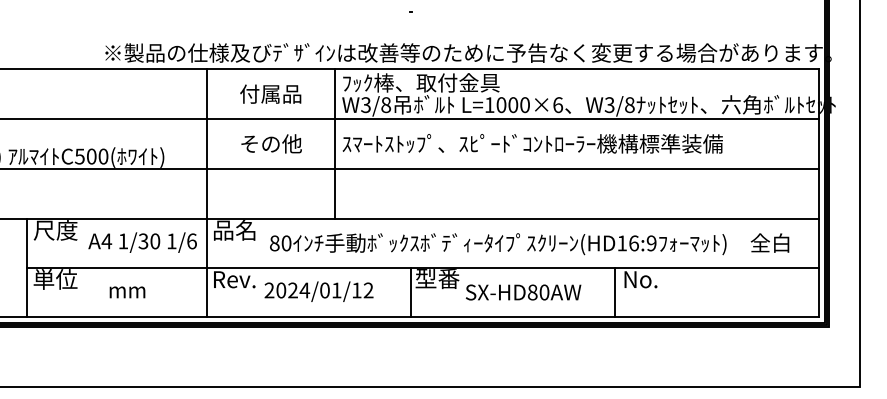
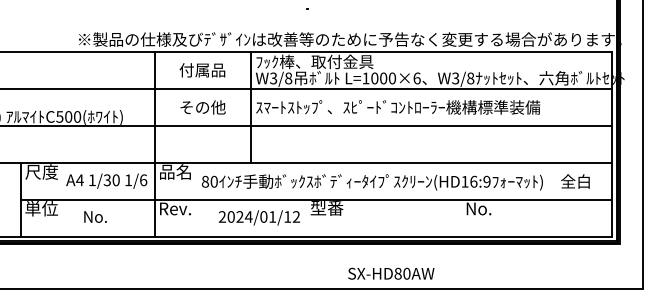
text: (127, 290) -> (95, 216), mm -> No.
text: (318, 291) -> (259, 217), moved
line: (410, 292) -> (306, 218), removed
text: (523, 292) -> (391, 273), moved
line: (615, 292) -> (460, 218), removed

